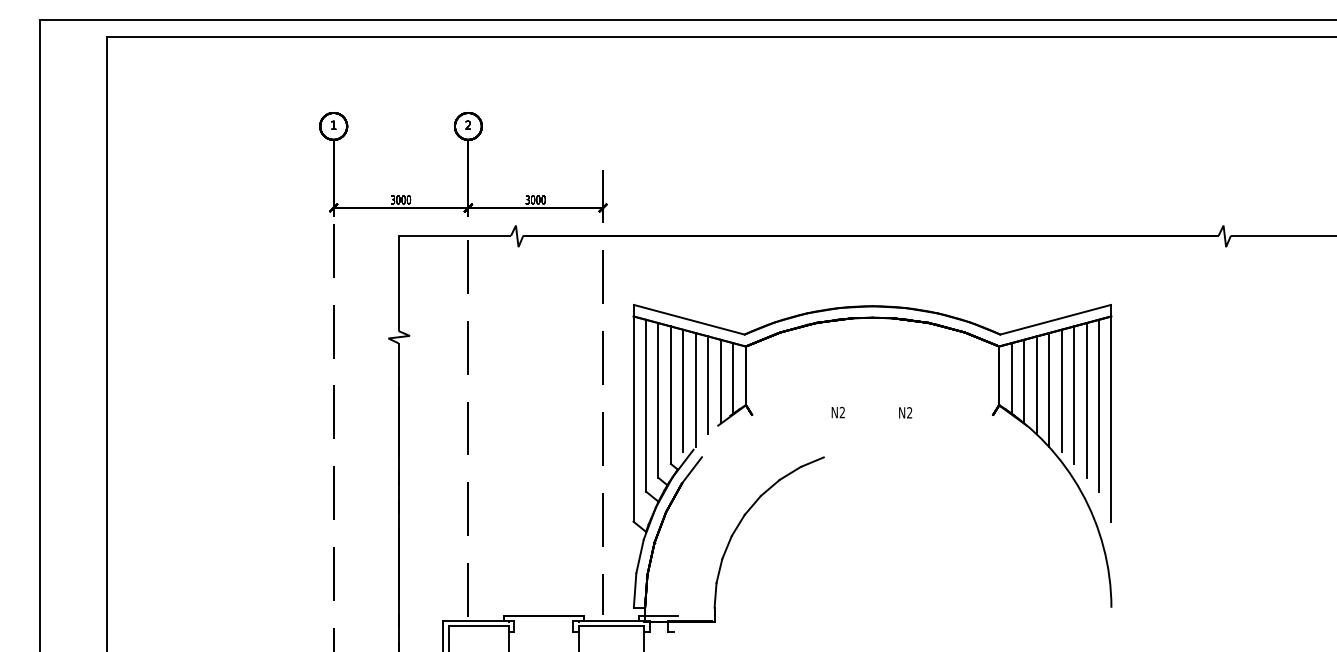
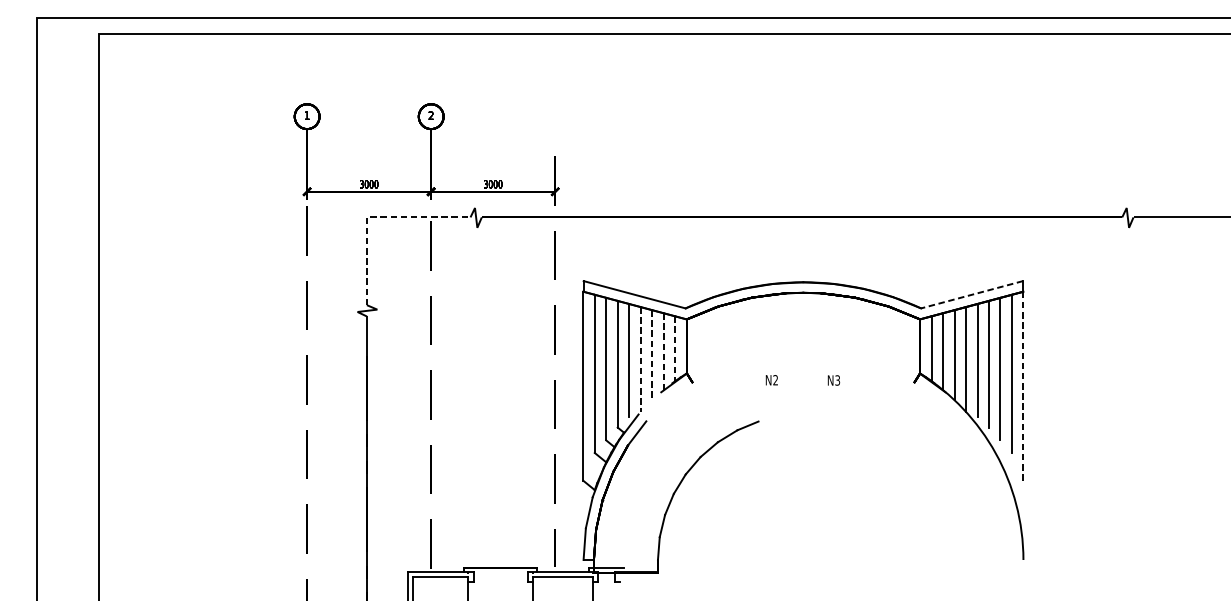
line: (406, 235) -> (374, 217), solid -> dashed
line: (1055, 319) -> (971, 294), solid -> dashed
line: (733, 378) -> (675, 348), solid -> dashed
line: (720, 381) -> (663, 351), solid -> dashed
line: (708, 385) -> (652, 355), solid -> dashed
line: (695, 390) -> (640, 359), solid -> dashed
text: (909, 413) -> (837, 381), N2 -> N3
line: (1111, 419) -> (1023, 386), solid -> dashed

